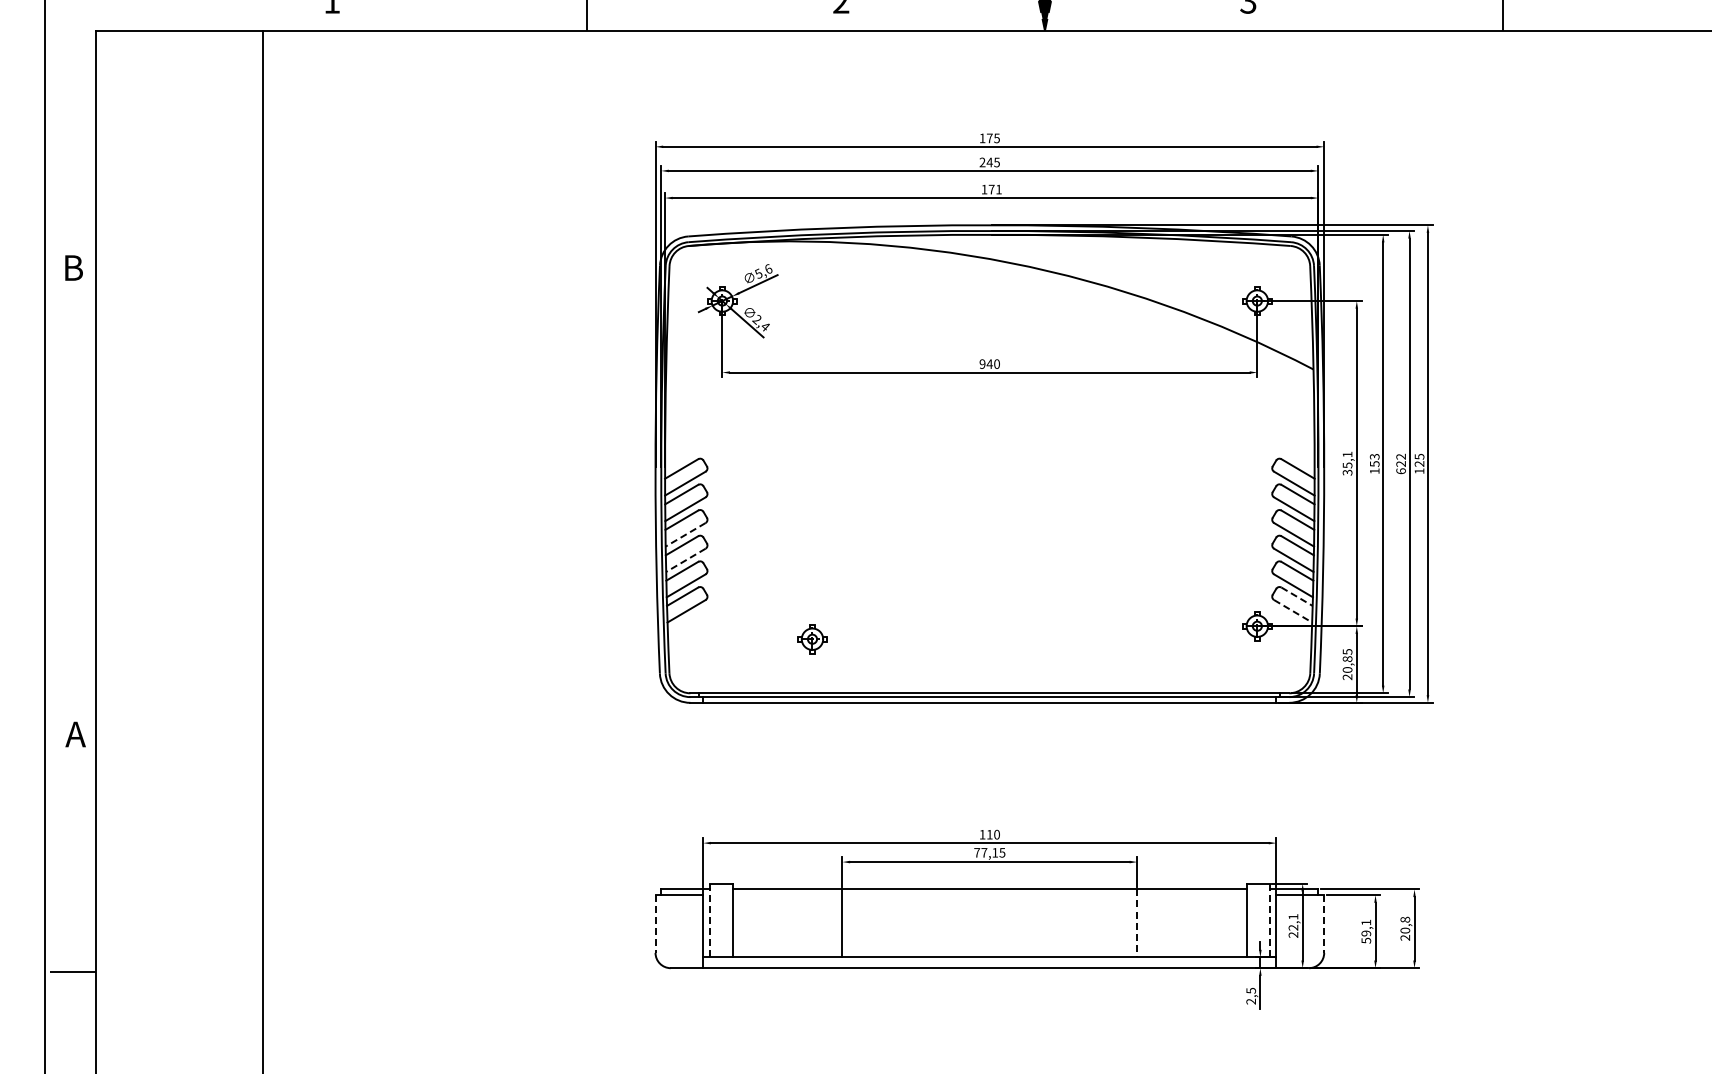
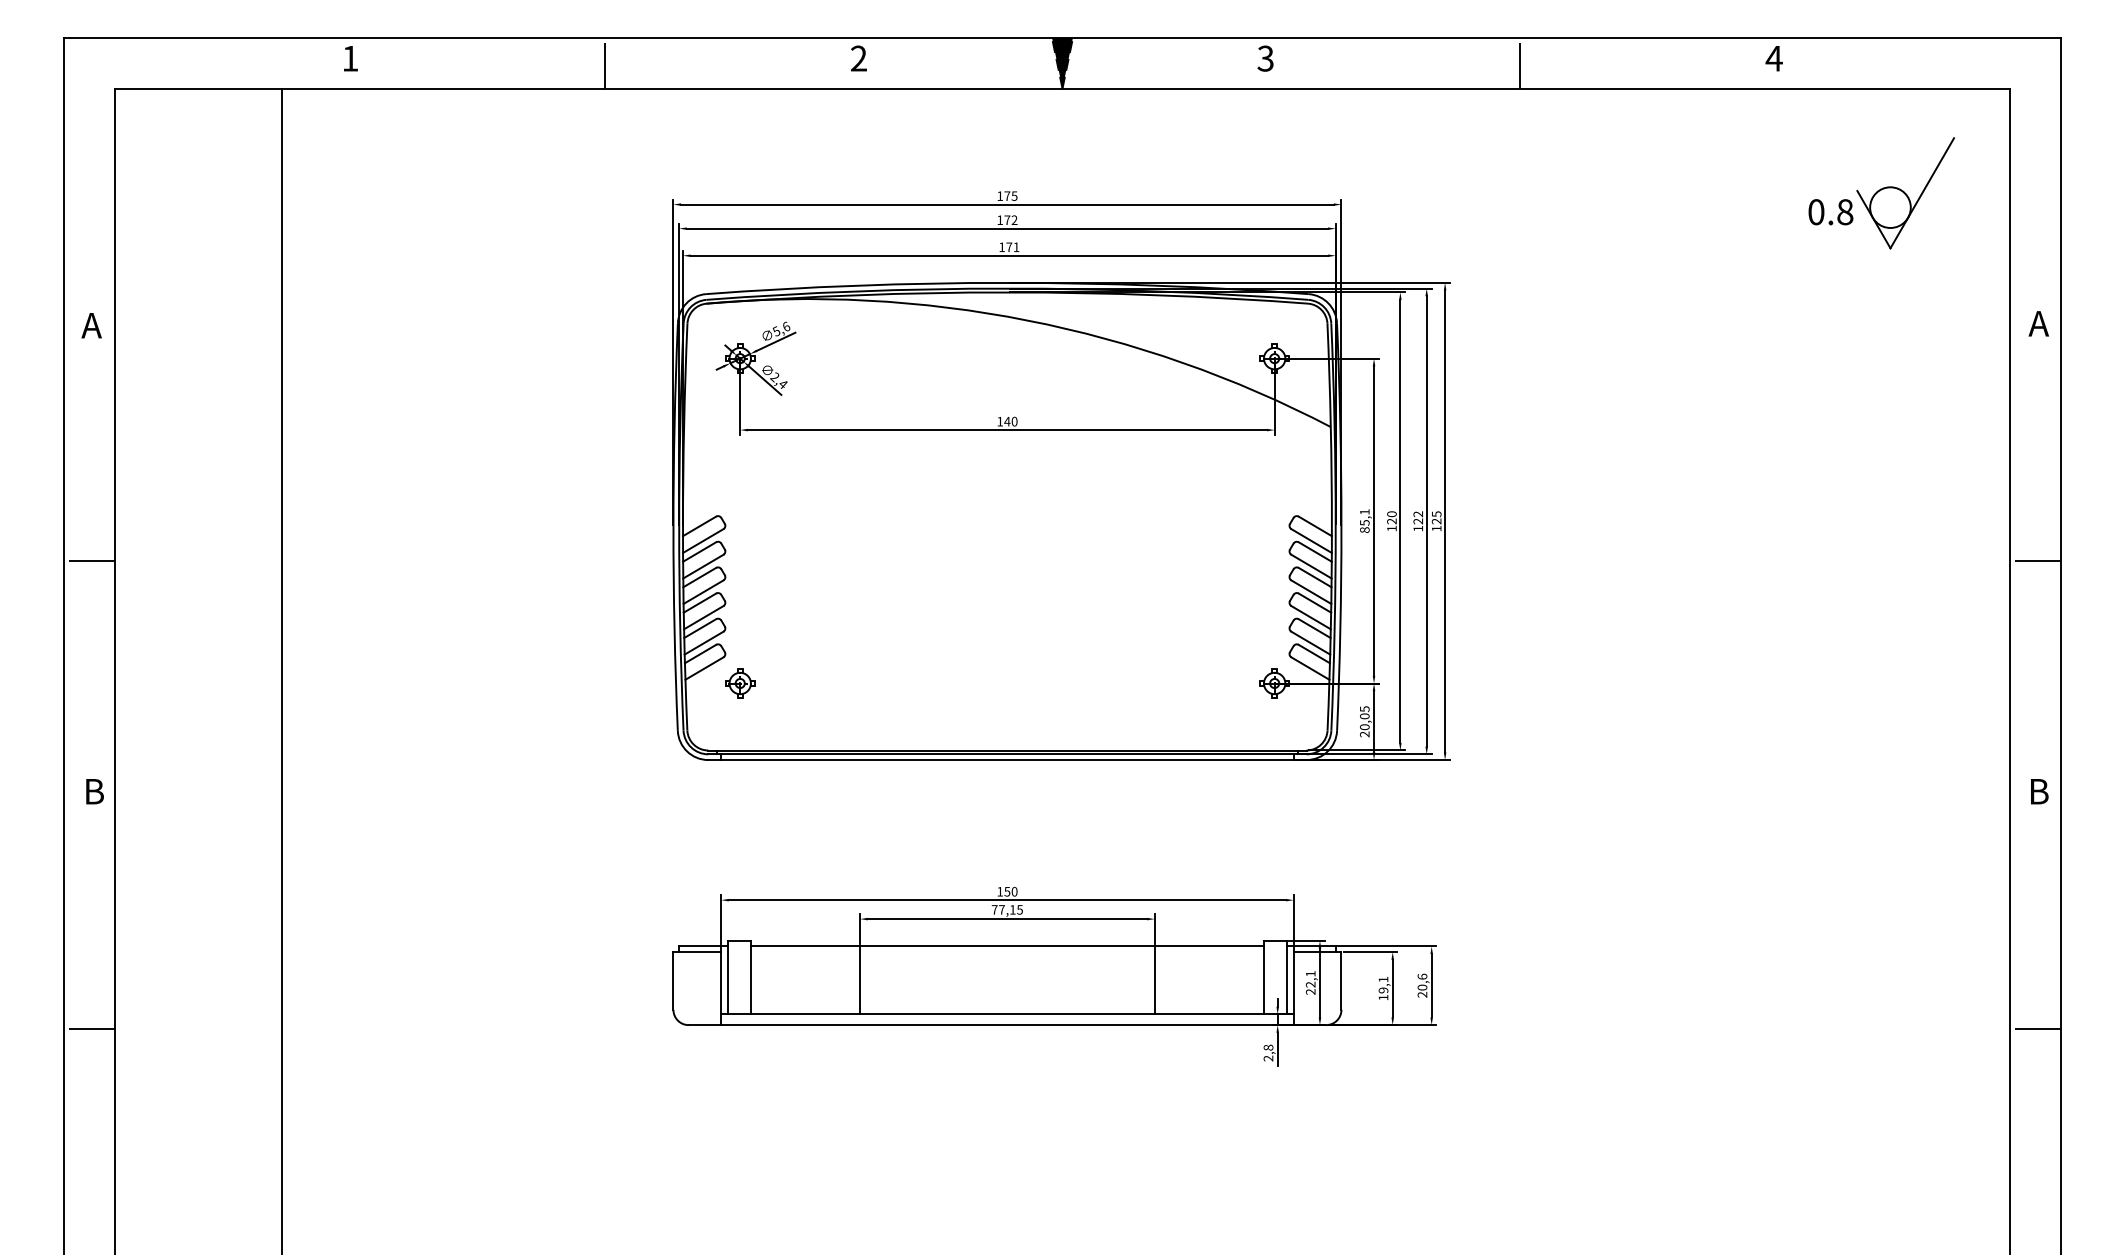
text: (989, 162) -> (1007, 220), 245 -> 172
text: (72, 267) -> (91, 325), B -> A
text: (982, 363) -> (1000, 421), 940 -> 140
text: (1374, 460) -> (1391, 517), 153 -> 120
text: (1401, 471) -> (1418, 528), 622 -> 122
text: (1347, 473) -> (1364, 530), 35,1 -> 85,1
line: (69, 504) -> (88, 561), added
line: (685, 535) -> (703, 592), dashed -> solid
line: (685, 560) -> (703, 617), dashed -> solid
line: (1297, 597) -> (1314, 654), dashed -> solid
line: (1293, 611) -> (1310, 668), dashed -> solid
part: (812, 639) -> (740, 683), moved
text: (1347, 659) -> (1364, 716), 20,85 -> 20,05
text: (76, 734) -> (94, 791), A -> B
text: (989, 834) -> (1007, 891), 110 -> 150
text: (1405, 919) -> (1422, 976), 20,8 -> 20,6
line: (709, 920) -> (727, 977), dashed -> solid
line: (1270, 920) -> (1287, 977), dashed -> solid
line: (1137, 923) -> (1154, 980), dashed -> solid
line: (655, 924) -> (673, 981), dashed -> solid
line: (1324, 924) -> (1341, 981), dashed -> solid
text: (1366, 940) -> (1383, 997), 59,1 -> 19,1
text: (1251, 990) -> (1268, 1047), 2,5 -> 2,8

